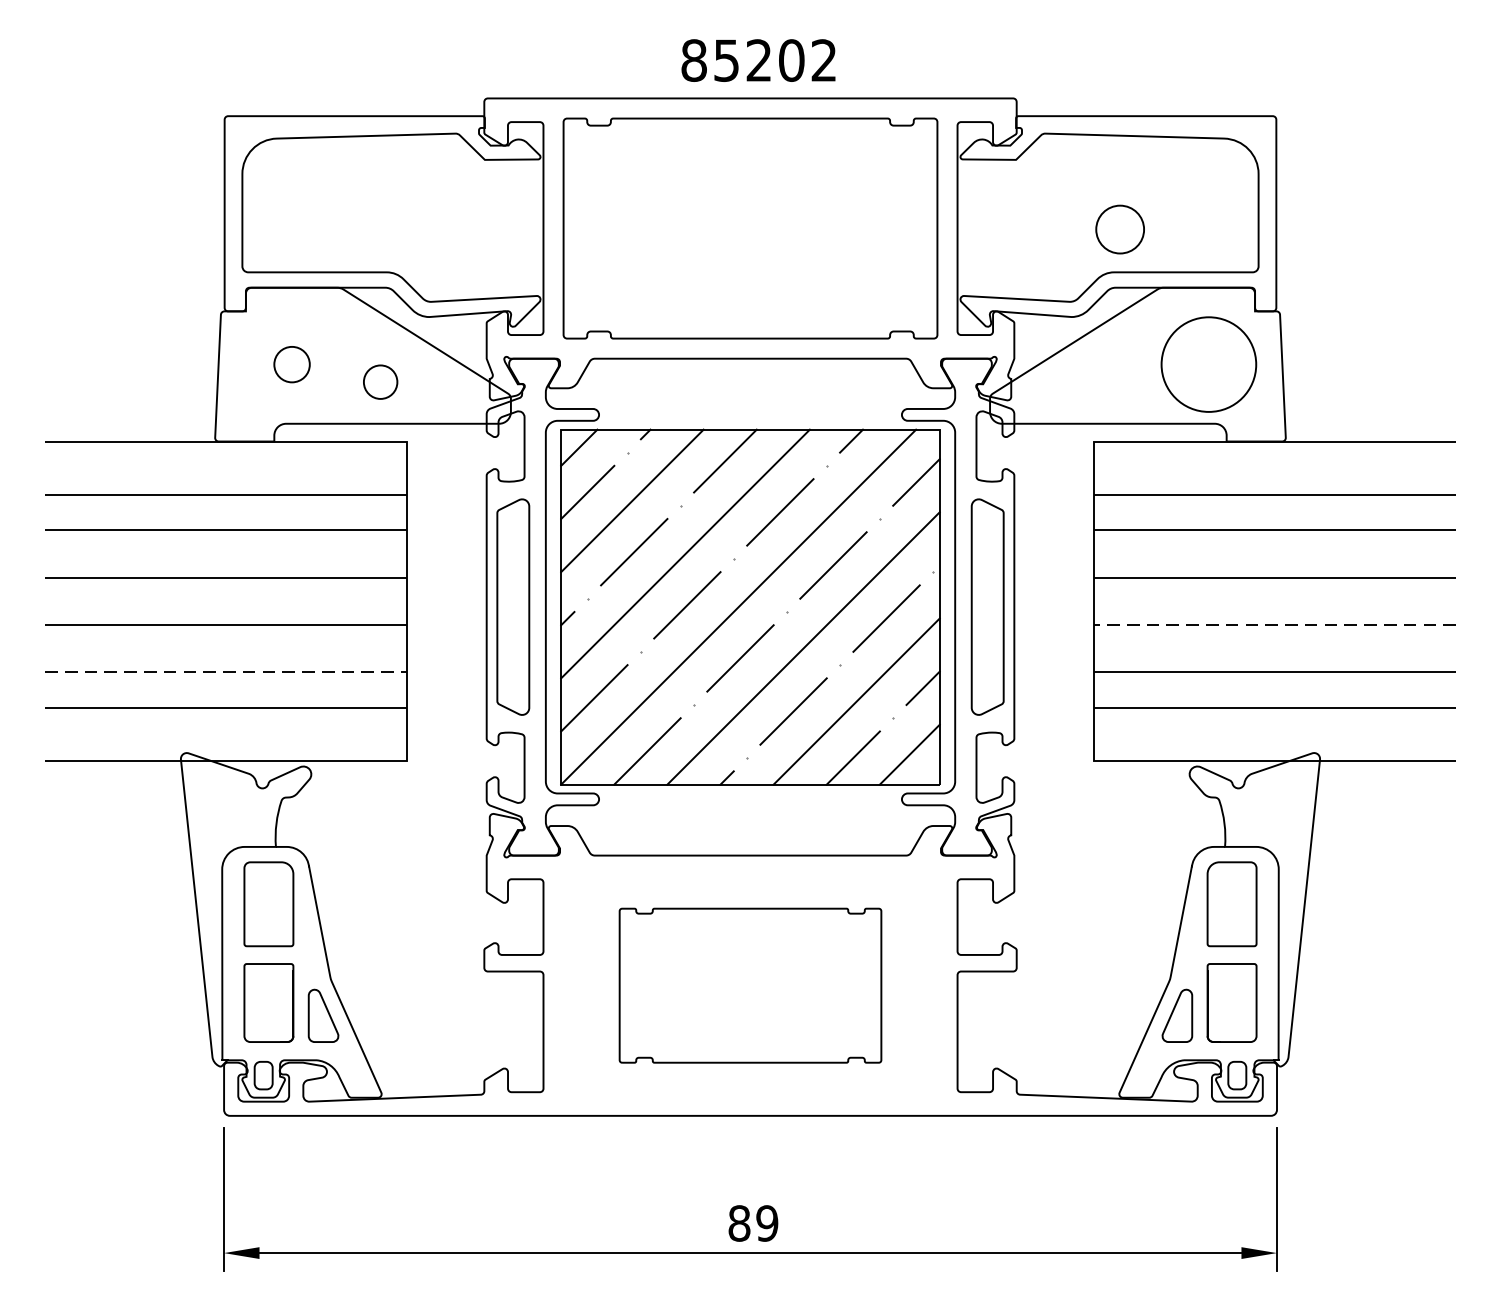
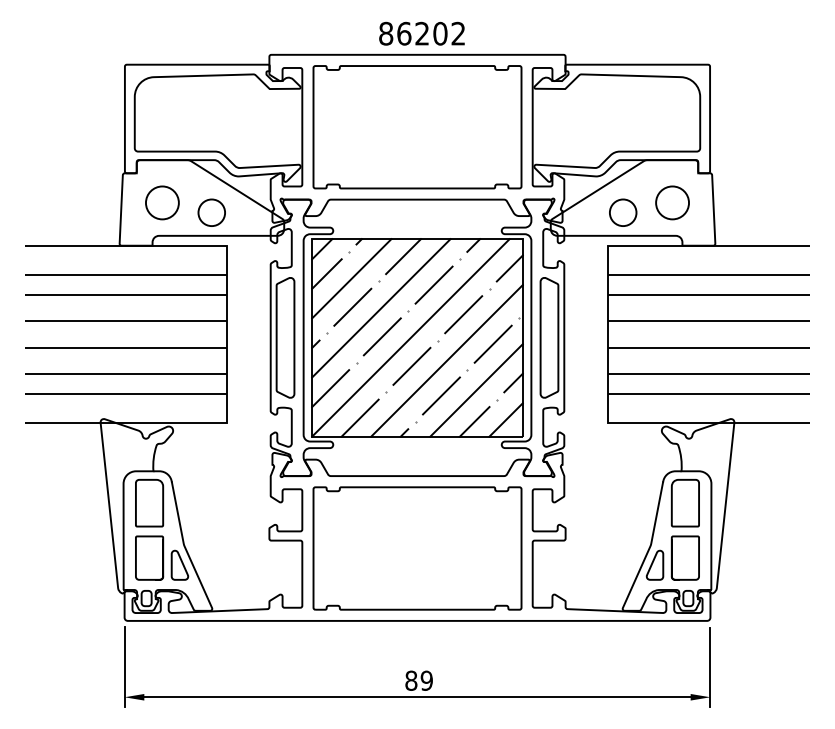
text: (727, 60) -> (404, 33), 85202 -> 86202
circle: (1120, 229) -> (623, 212), moved
circle: (290, 363) -> (161, 202), size x1.67
circle: (1208, 363) -> (672, 202), size x0.62
circle: (380, 381) -> (211, 212), size x1.43
line: (1275, 624) -> (709, 347), dashed -> solid
line: (225, 672) -> (125, 374), dashed -> solid
part: (750, 985) -> (417, 548), size x1.43

